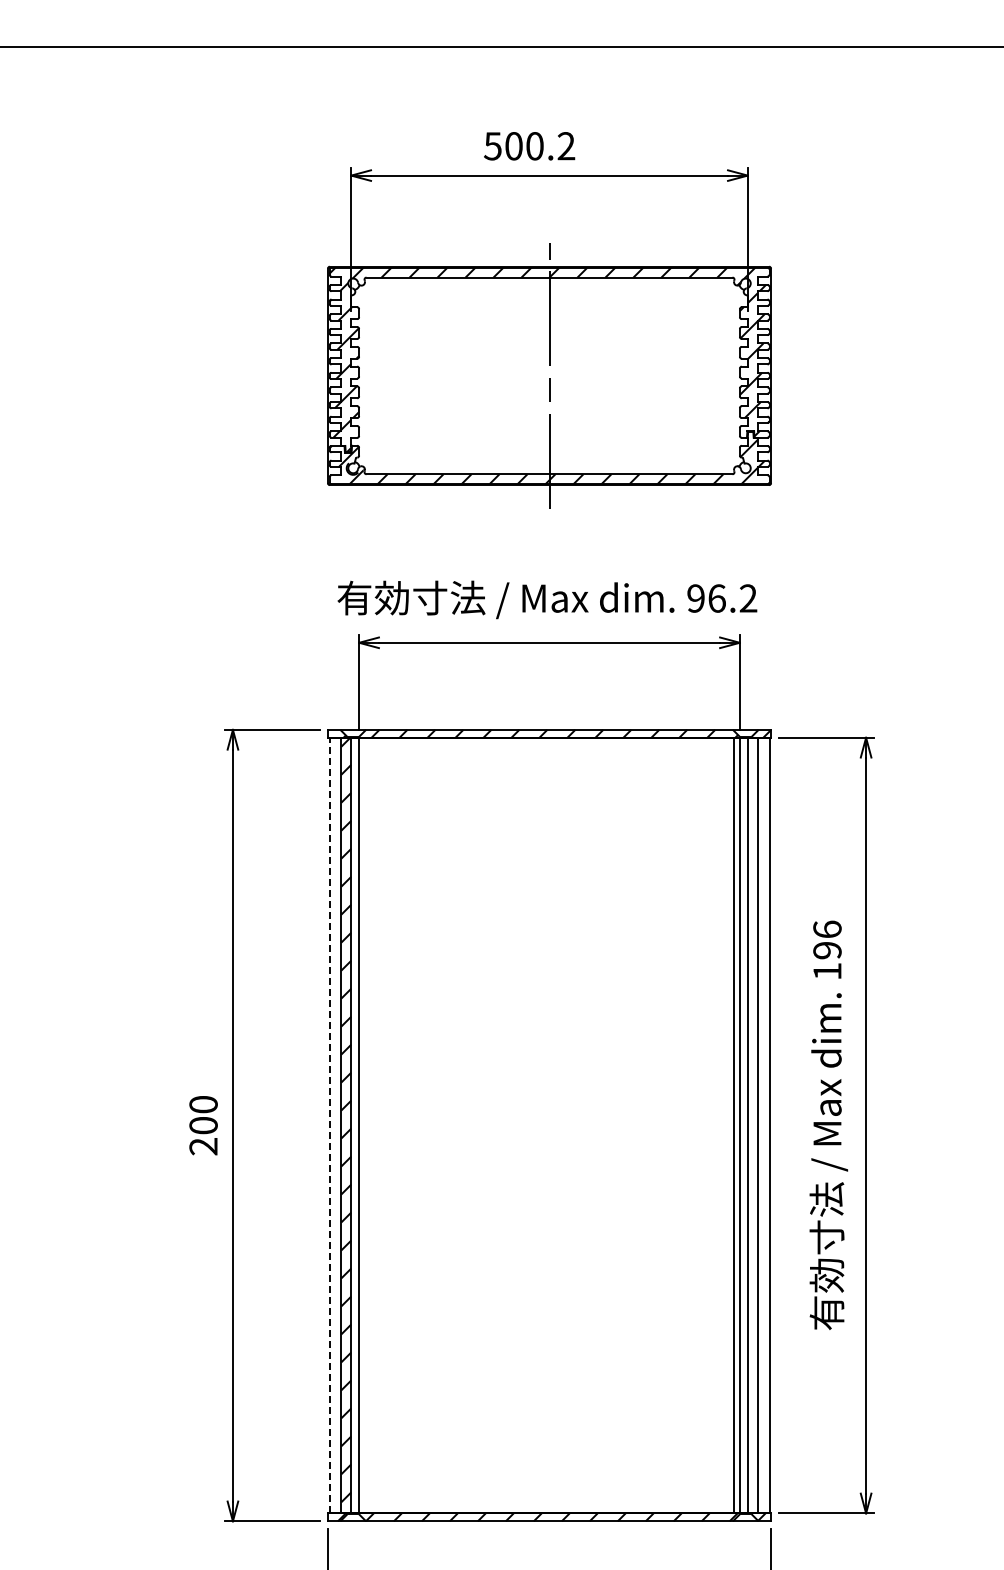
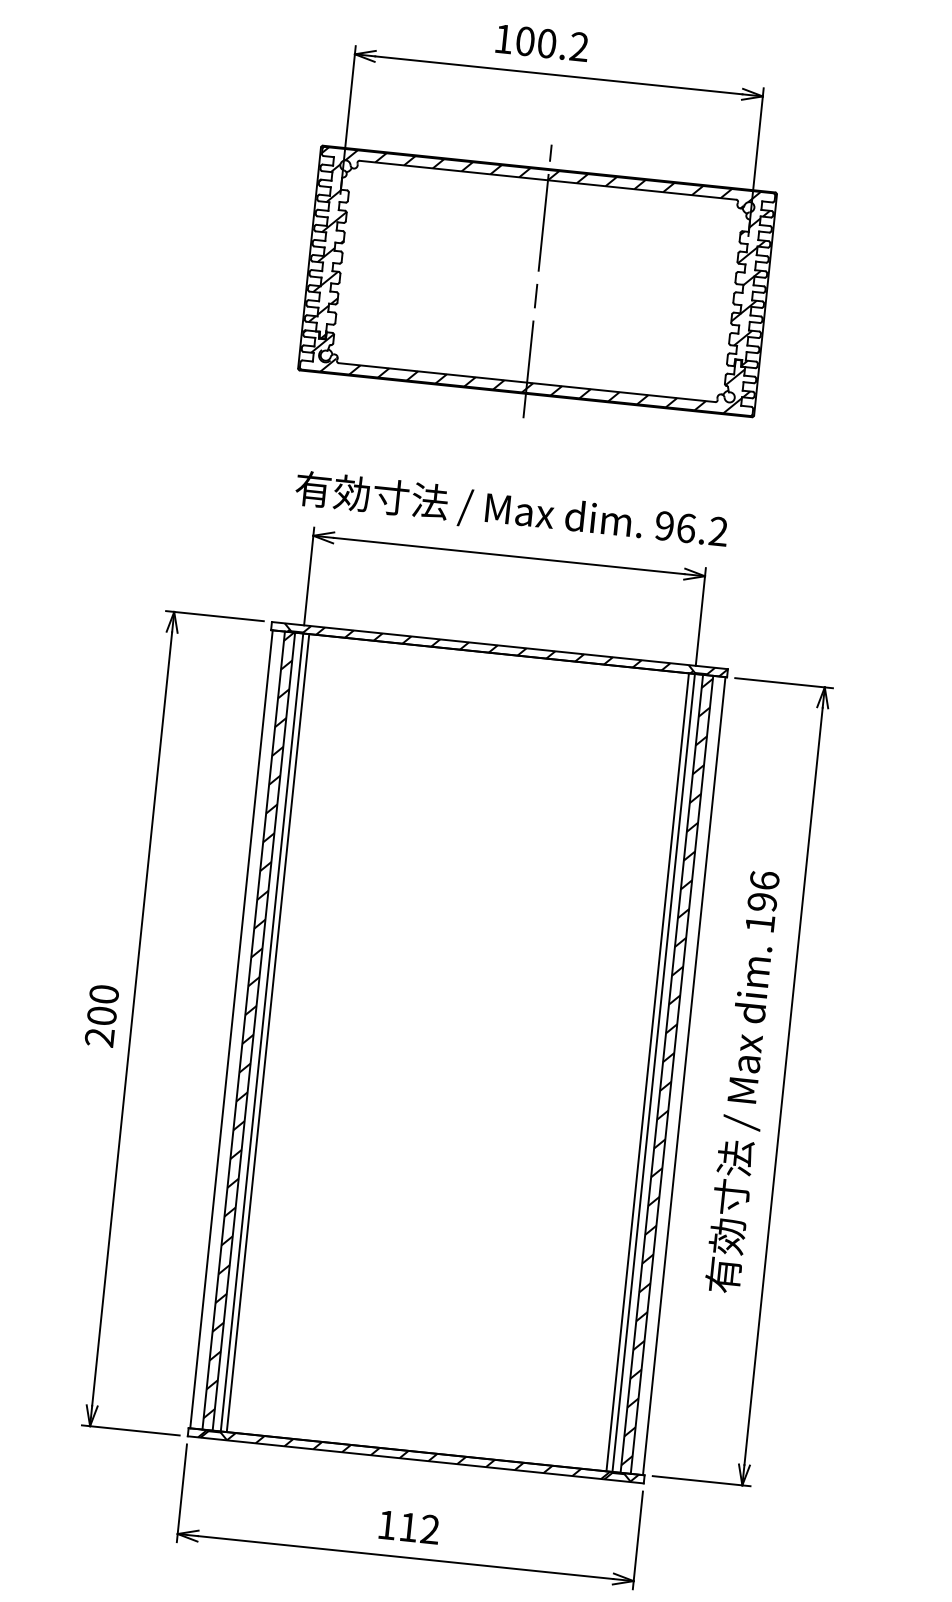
text: (492, 146) -> (503, 39), 500.2 -> 100.2
hatch: (752, 1123) -> (666, 1072), added
line: (329, 1125) -> (231, 1029), dashed -> solid
line: (365, 1125) -> (268, 1033), added

